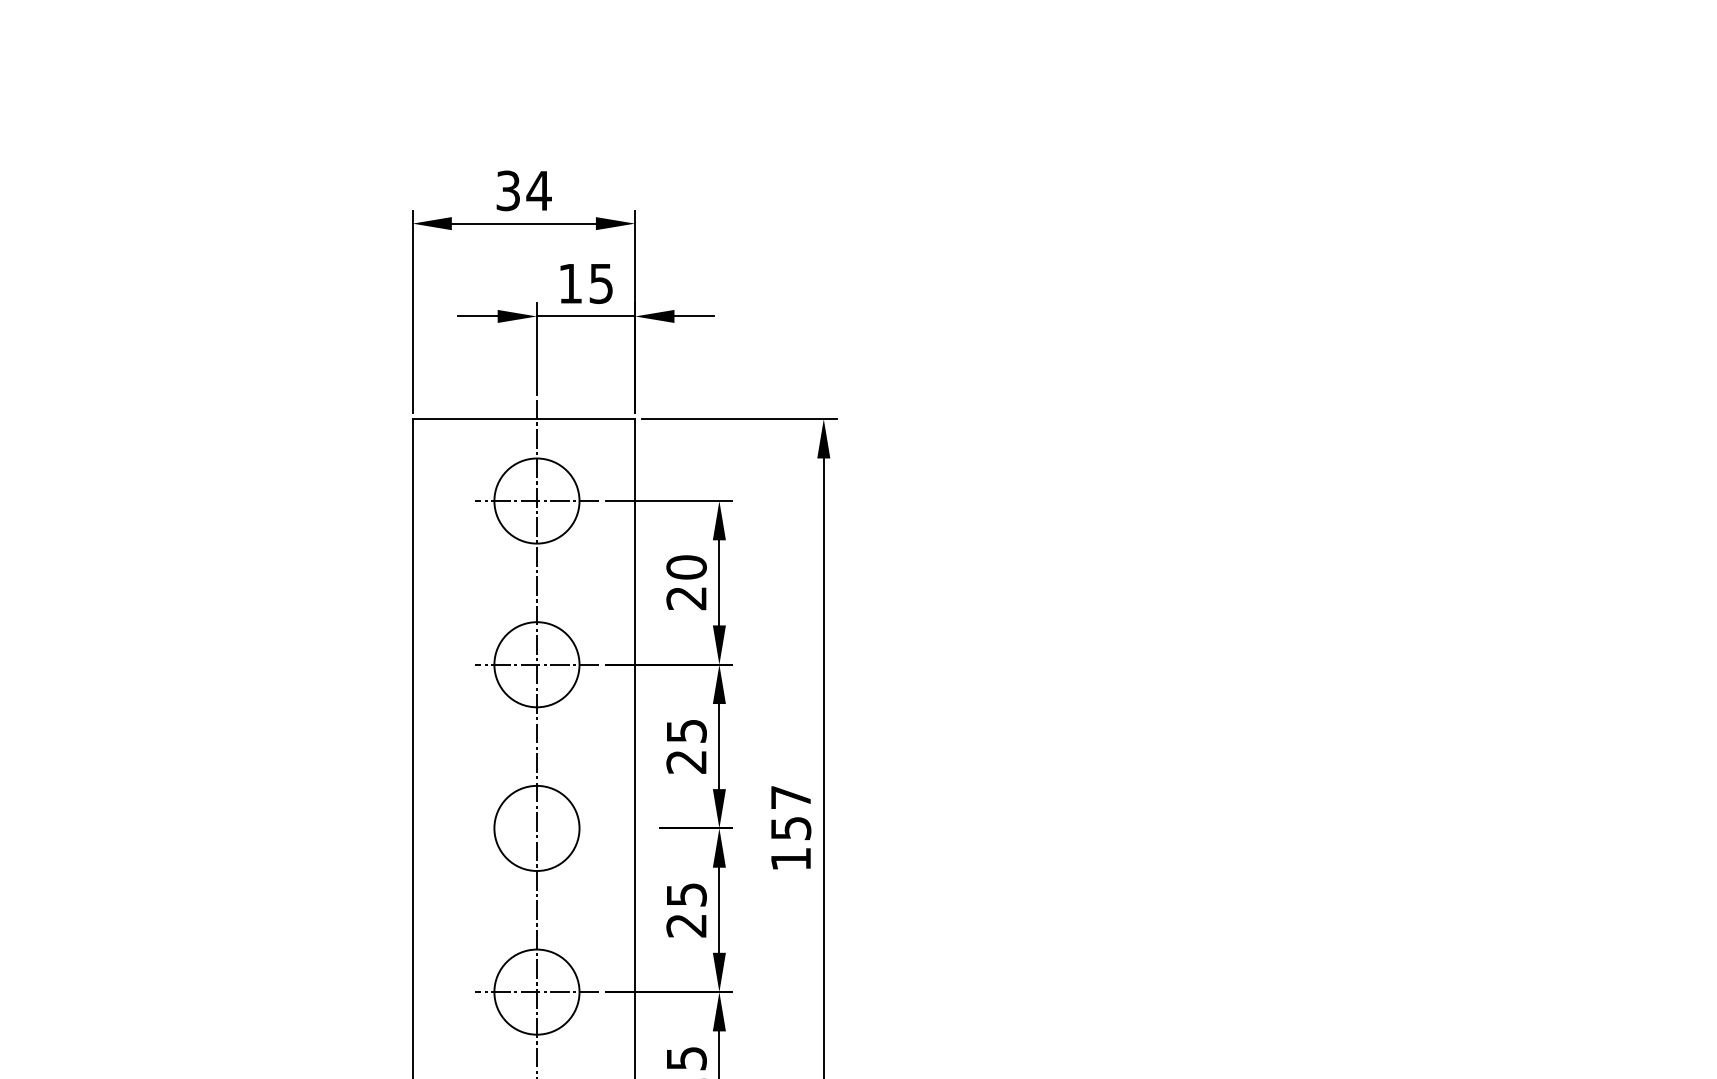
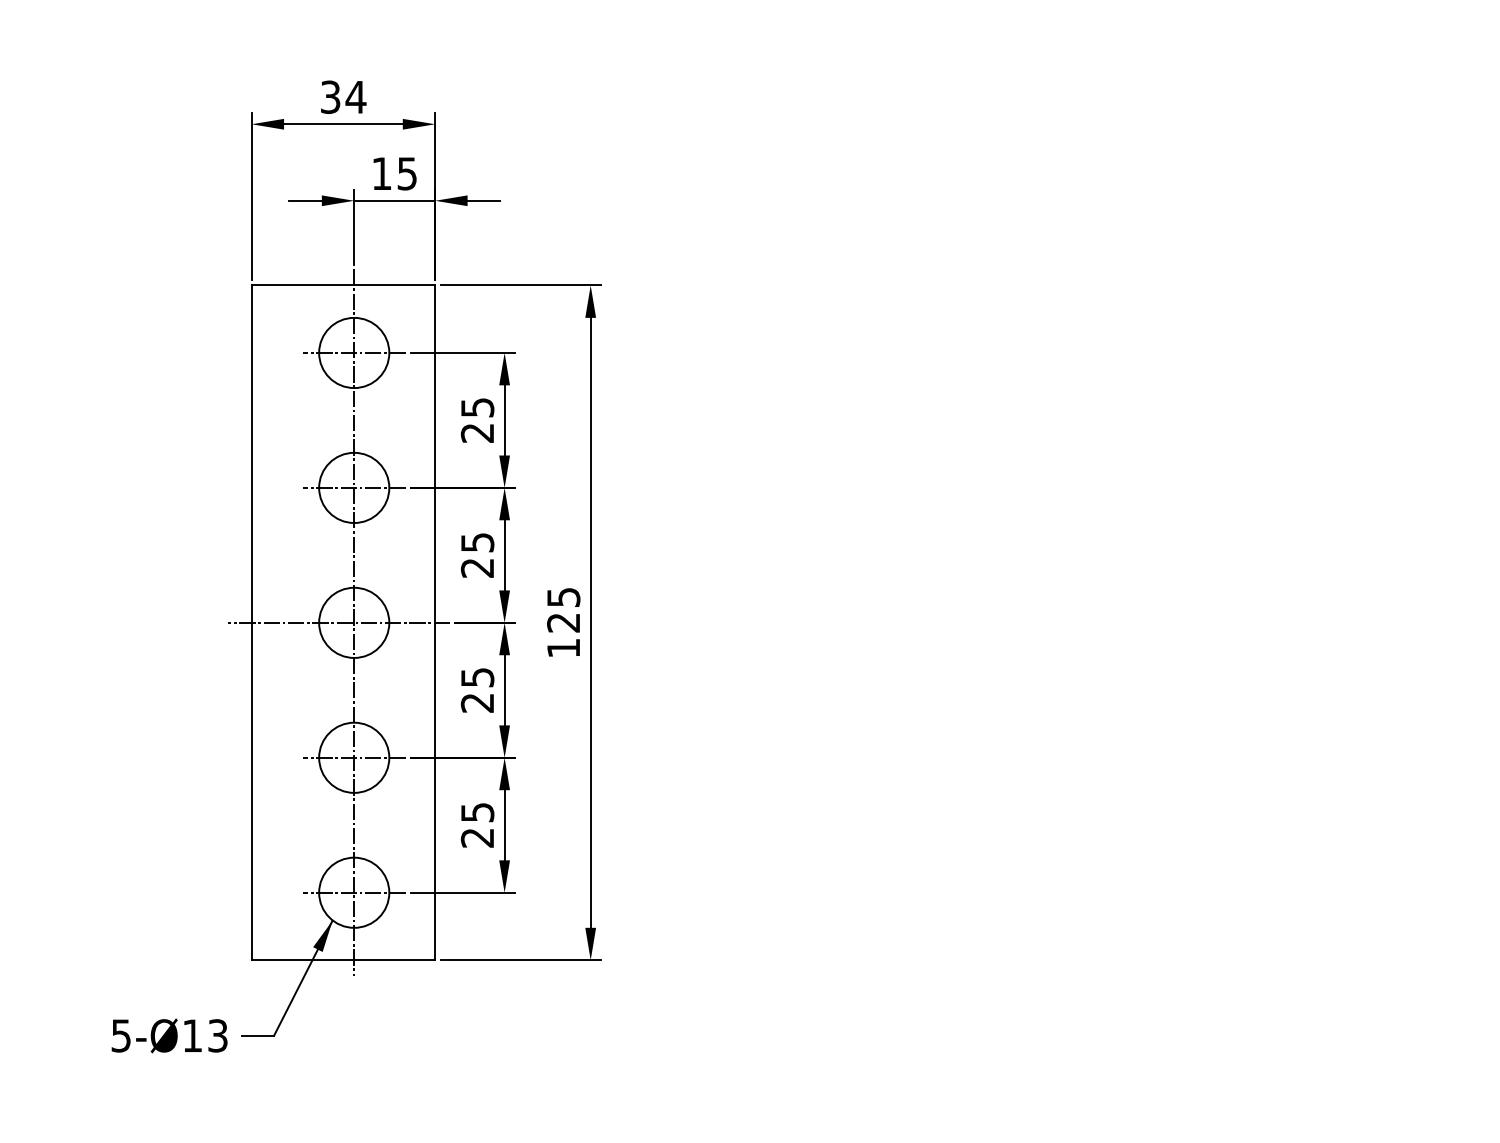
text: (686, 567) -> (477, 407), 20 -> 25
text: (790, 813) -> (563, 610), 157 -> 125
line: (517, 827) -> (338, 622), added

